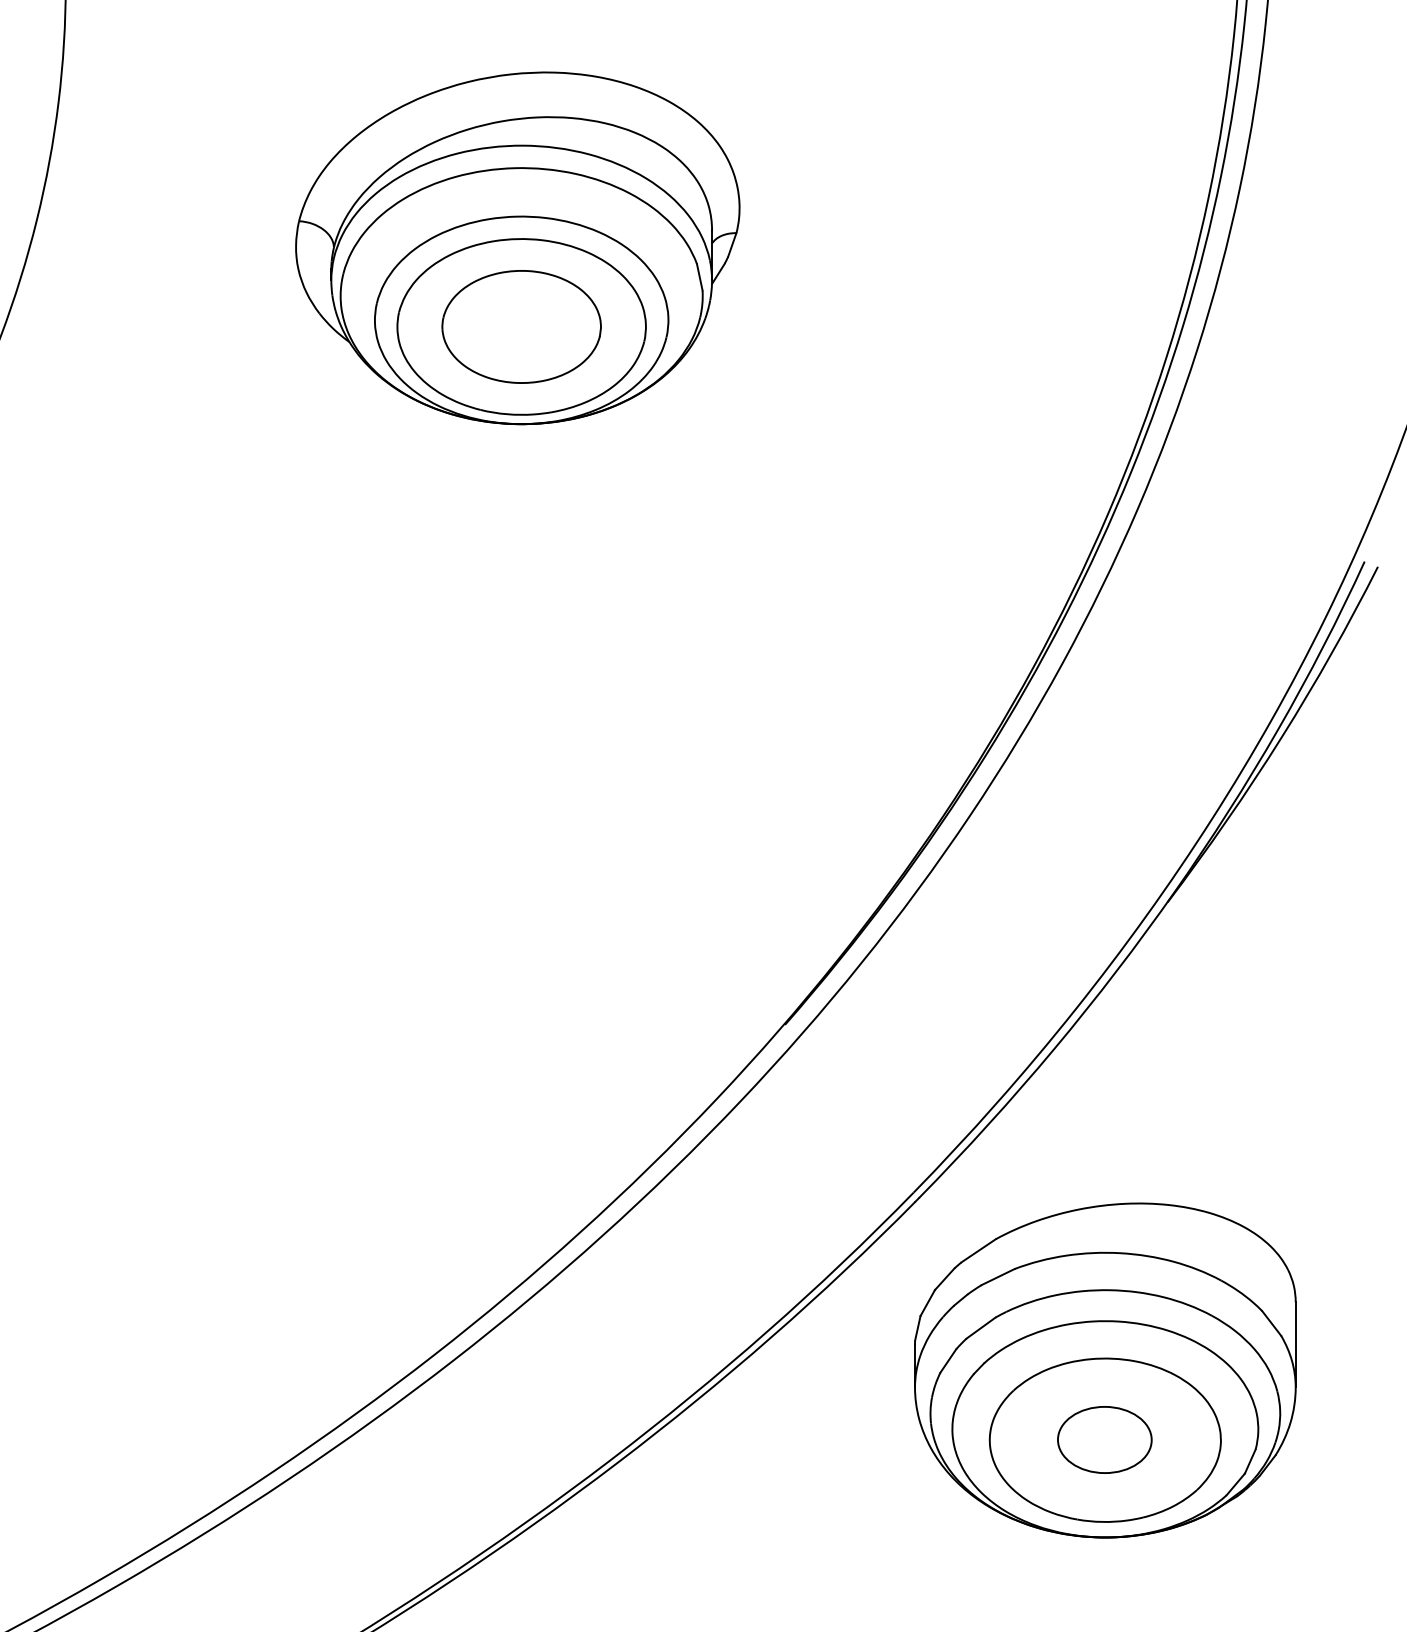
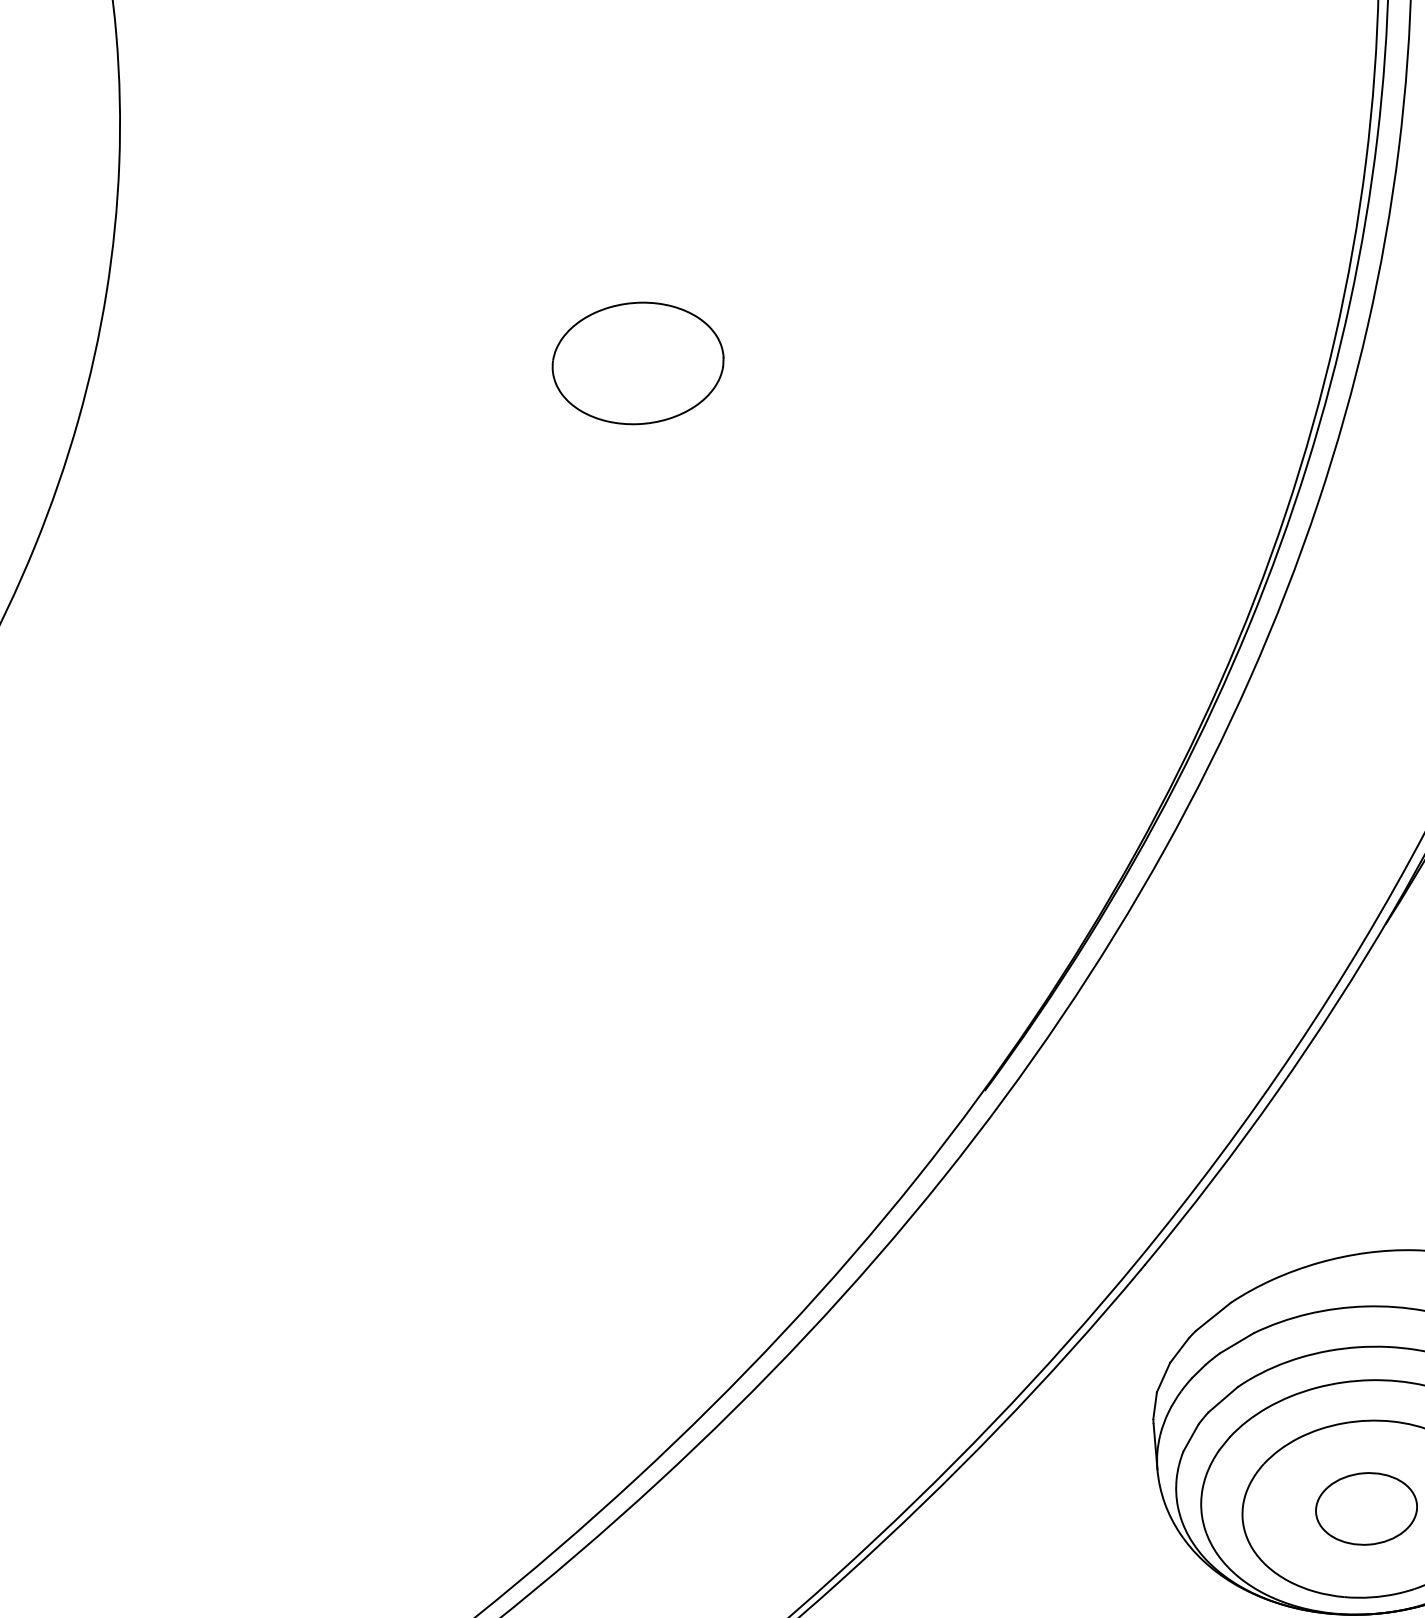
part: (517, 248) -> (626, 279), removed

